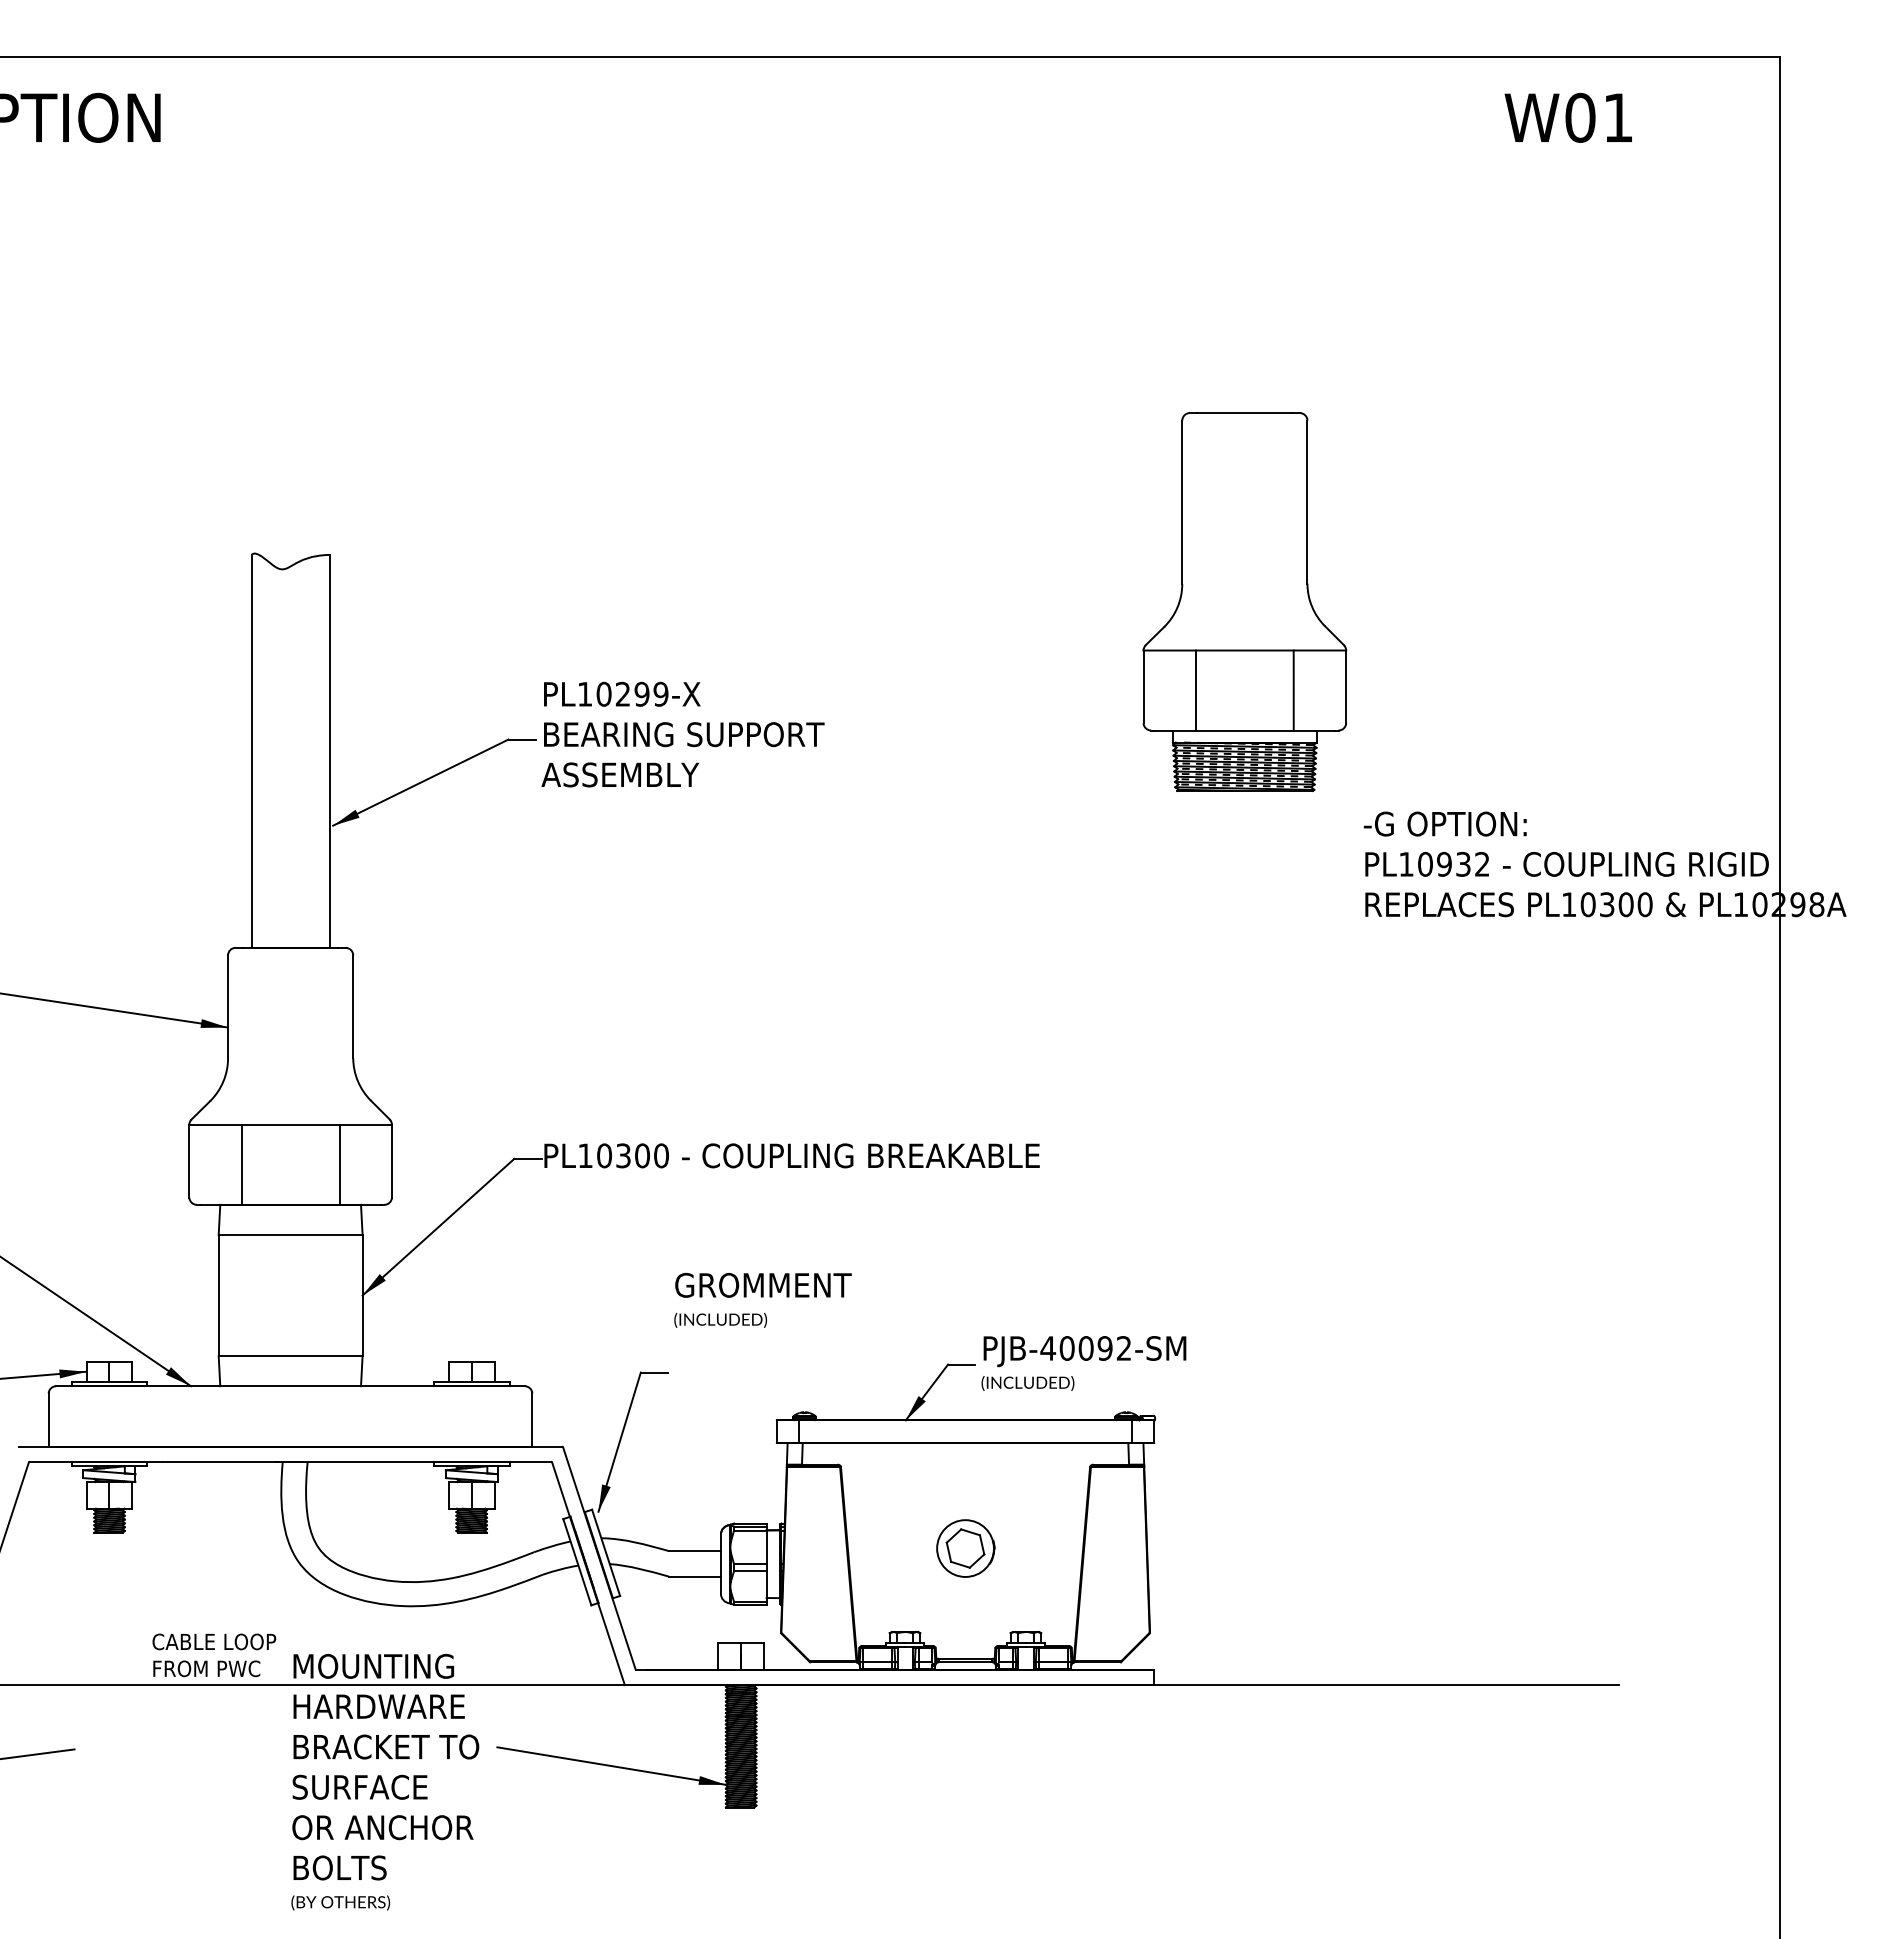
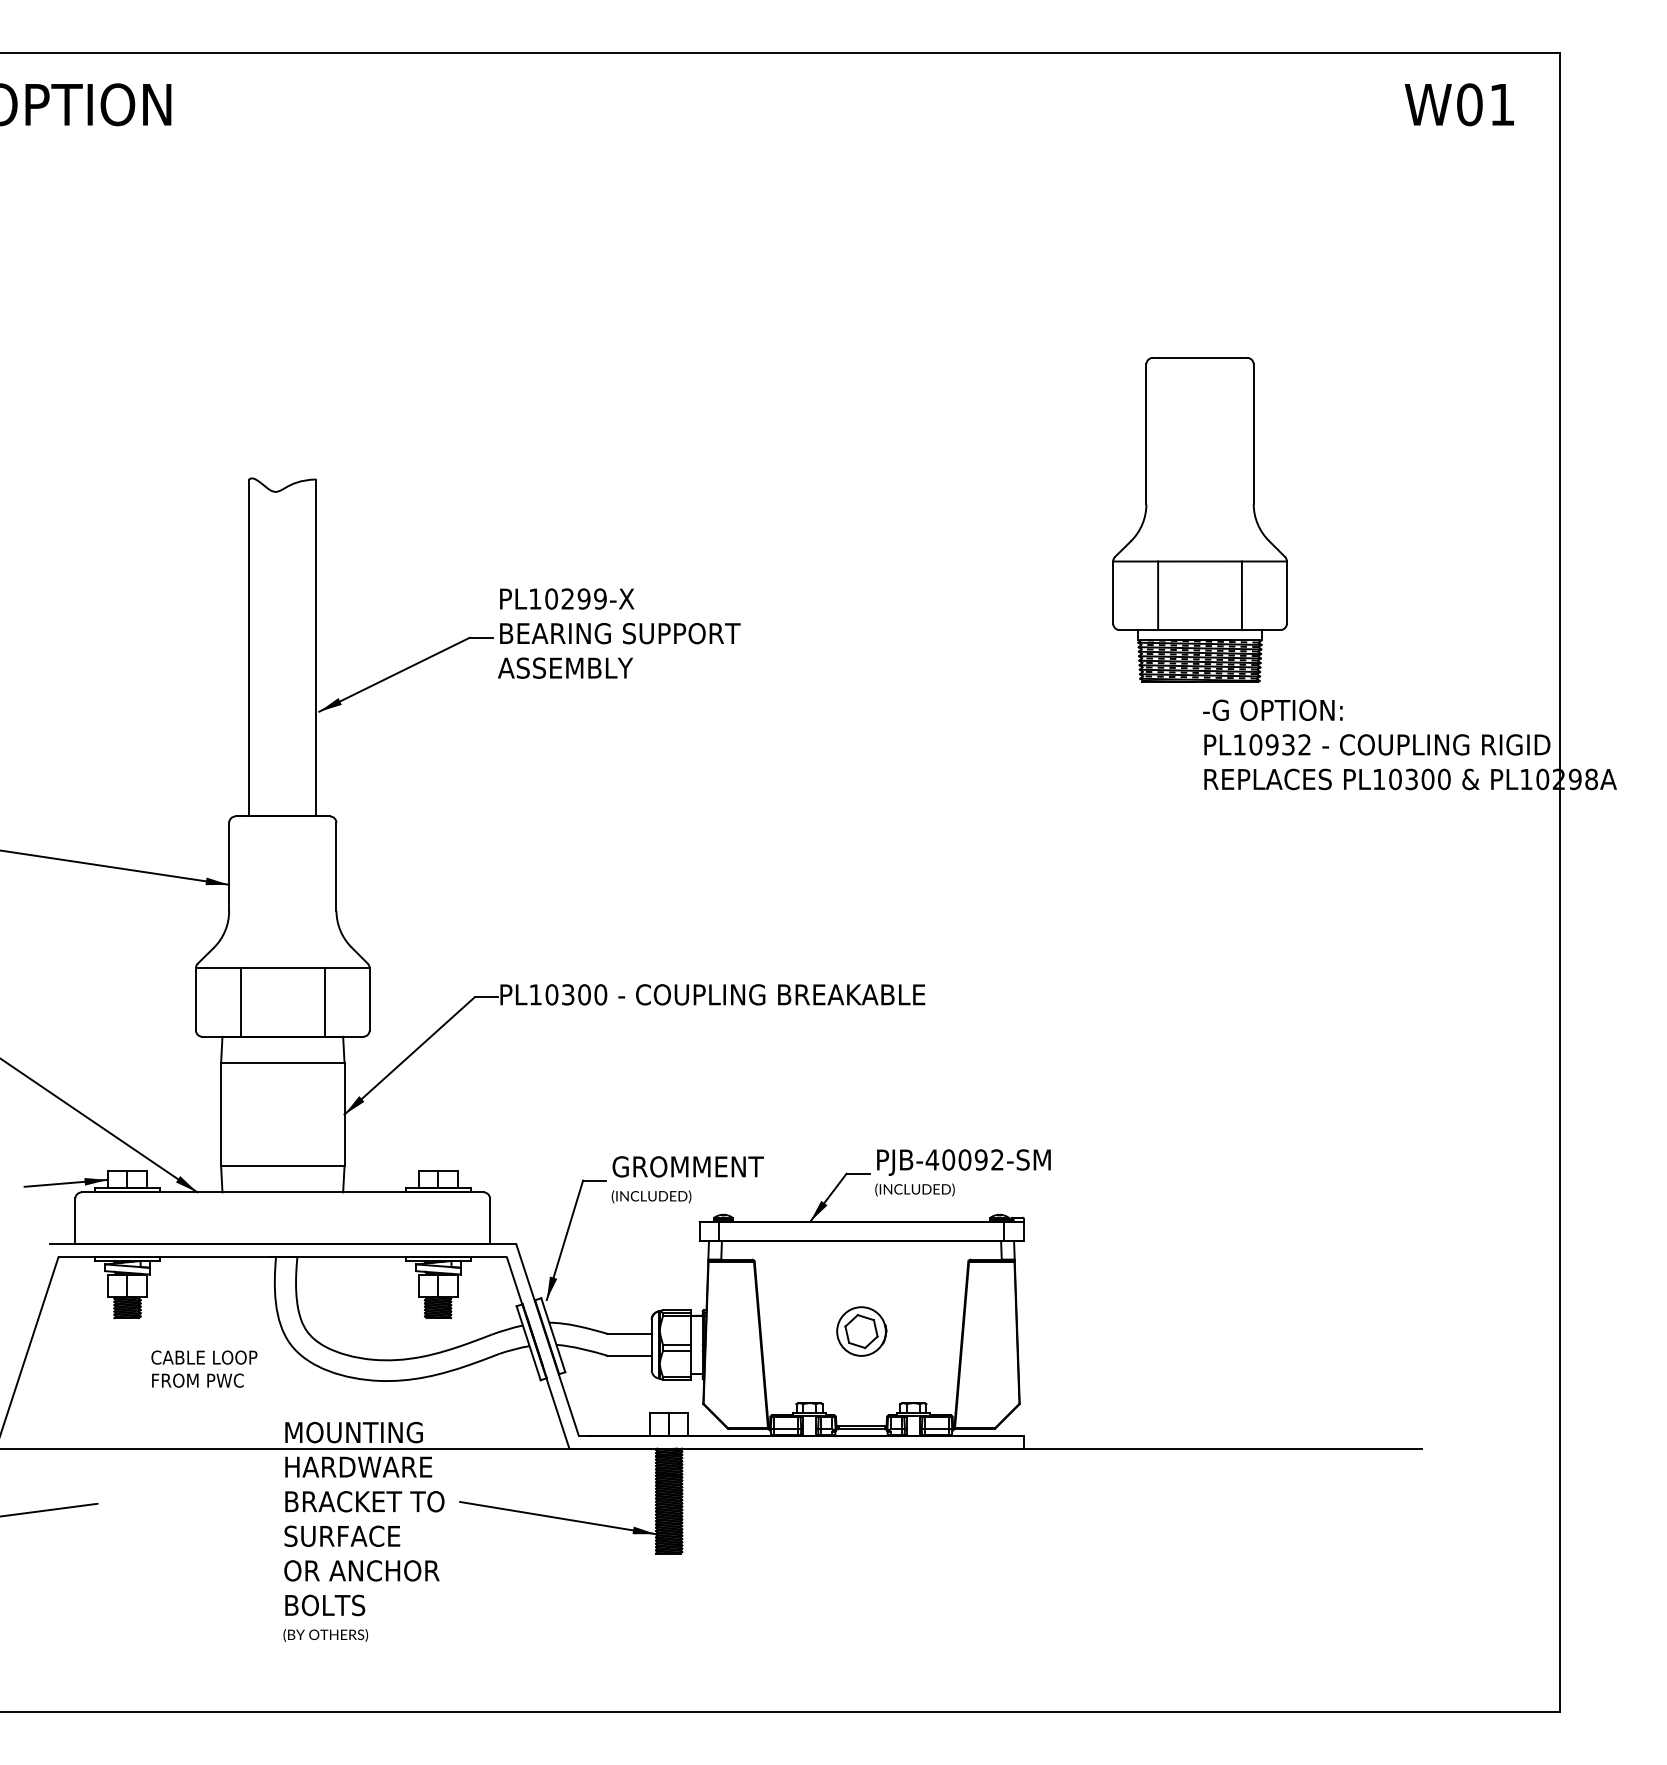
text: (1567, 117) -> (1458, 104), moved
part: (1244, 601) -> (1199, 519), moved
text: (762, 1300) -> (687, 1179), moved
text: (214, 1654) -> (204, 1368), moved

